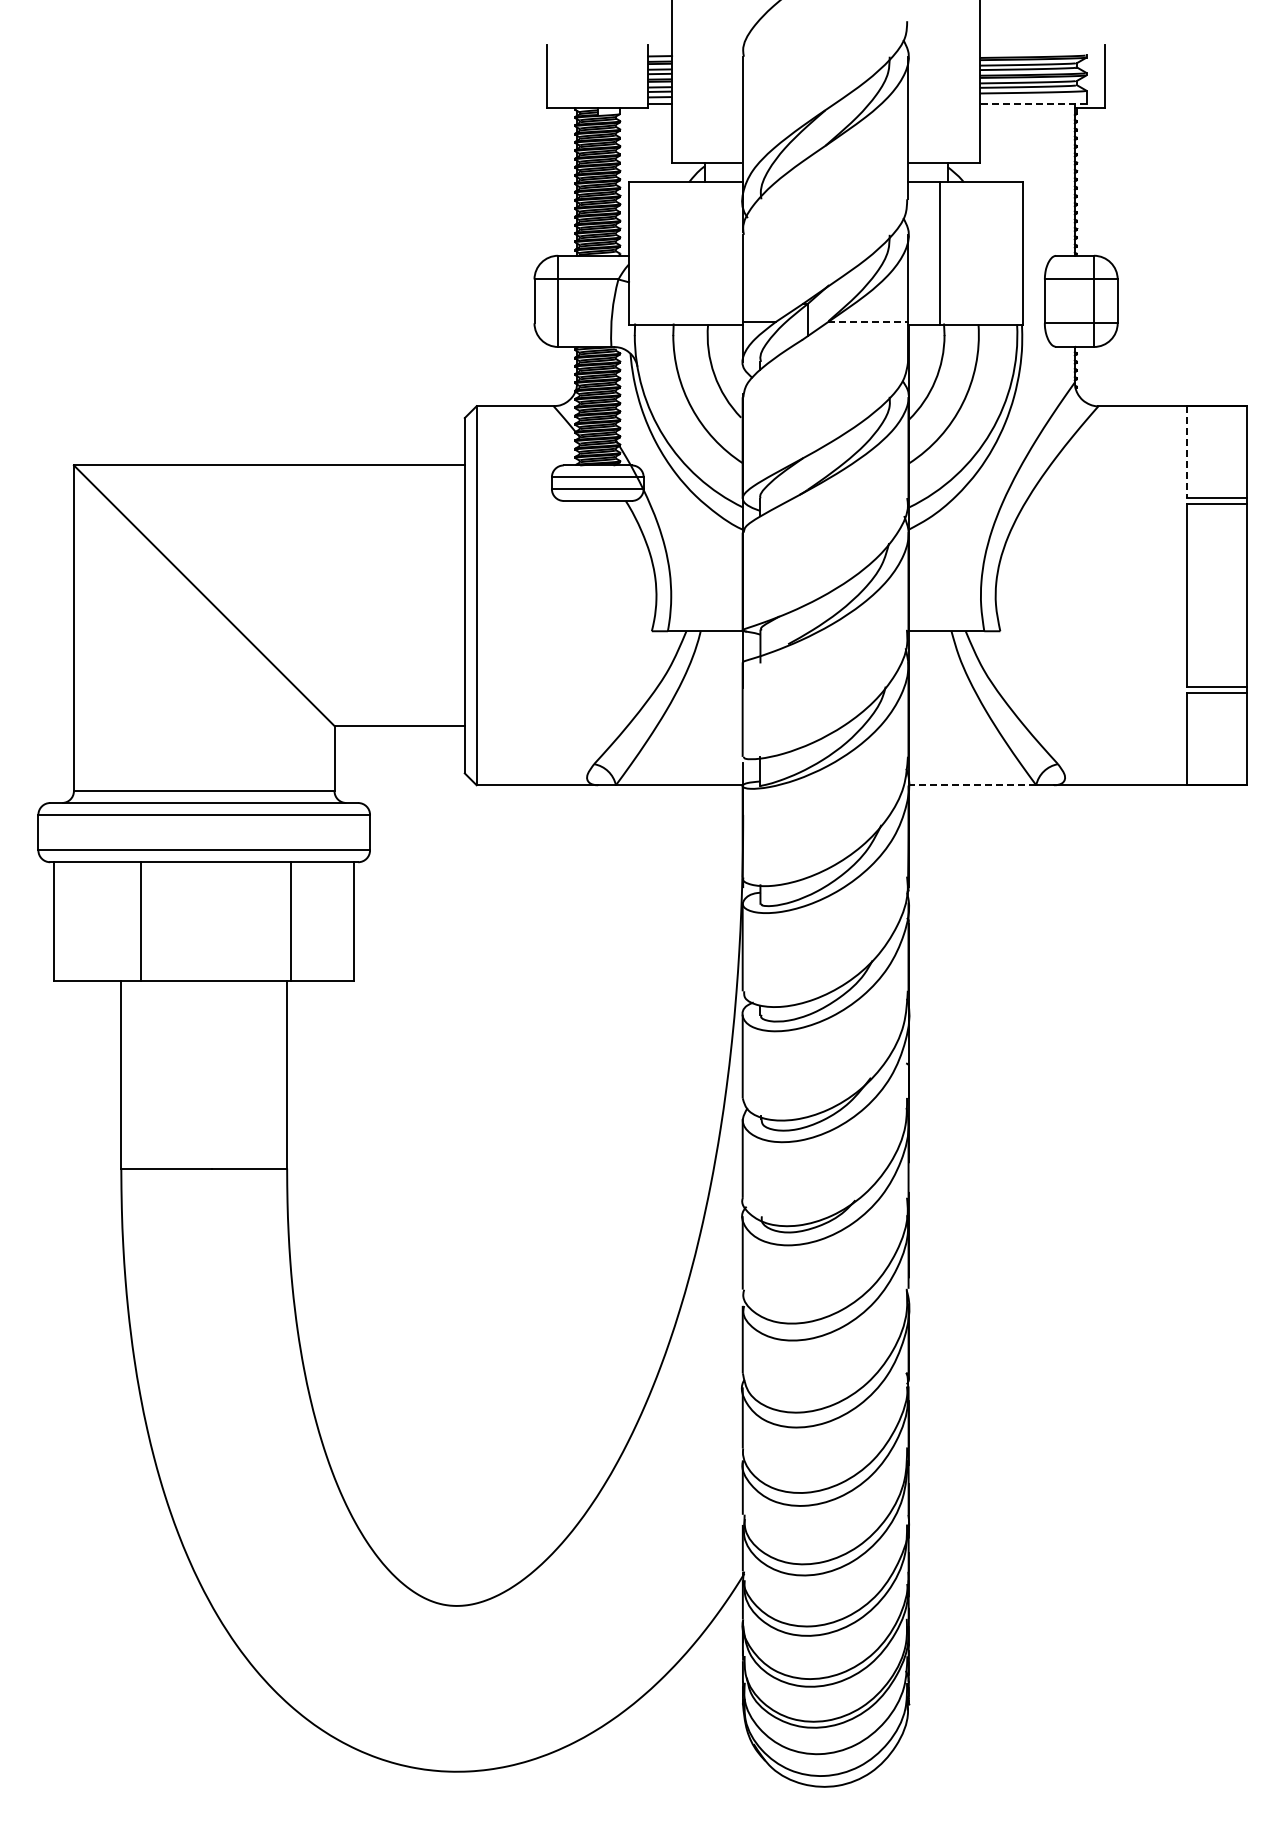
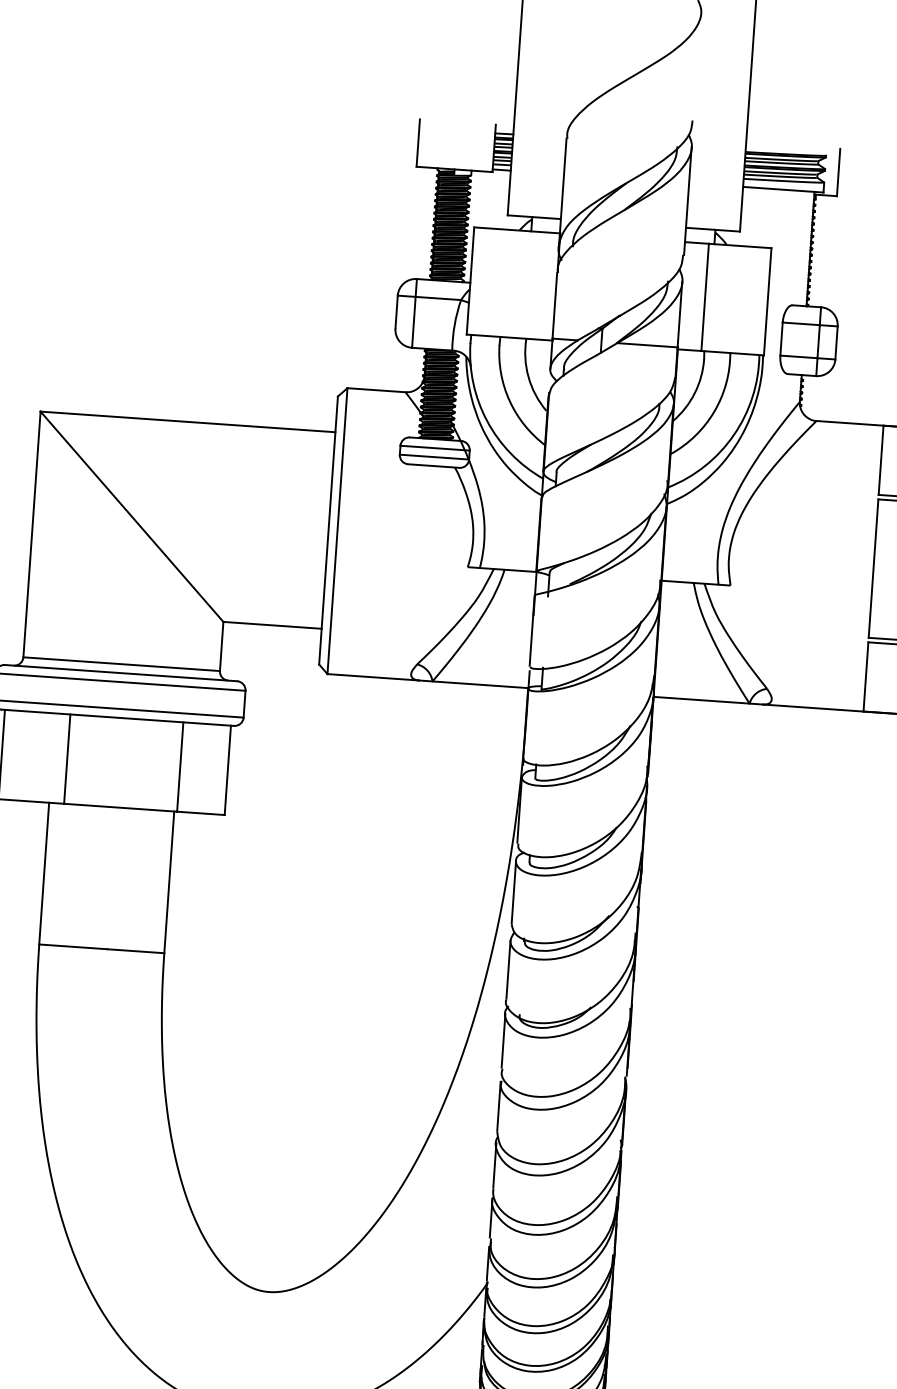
line: (1032, 104) -> (782, 189), dashed -> solid
line: (868, 321) -> (647, 344), dashed -> solid
line: (1187, 452) -> (881, 460), dashed -> solid
line: (972, 785) -> (701, 700), dashed -> solid

